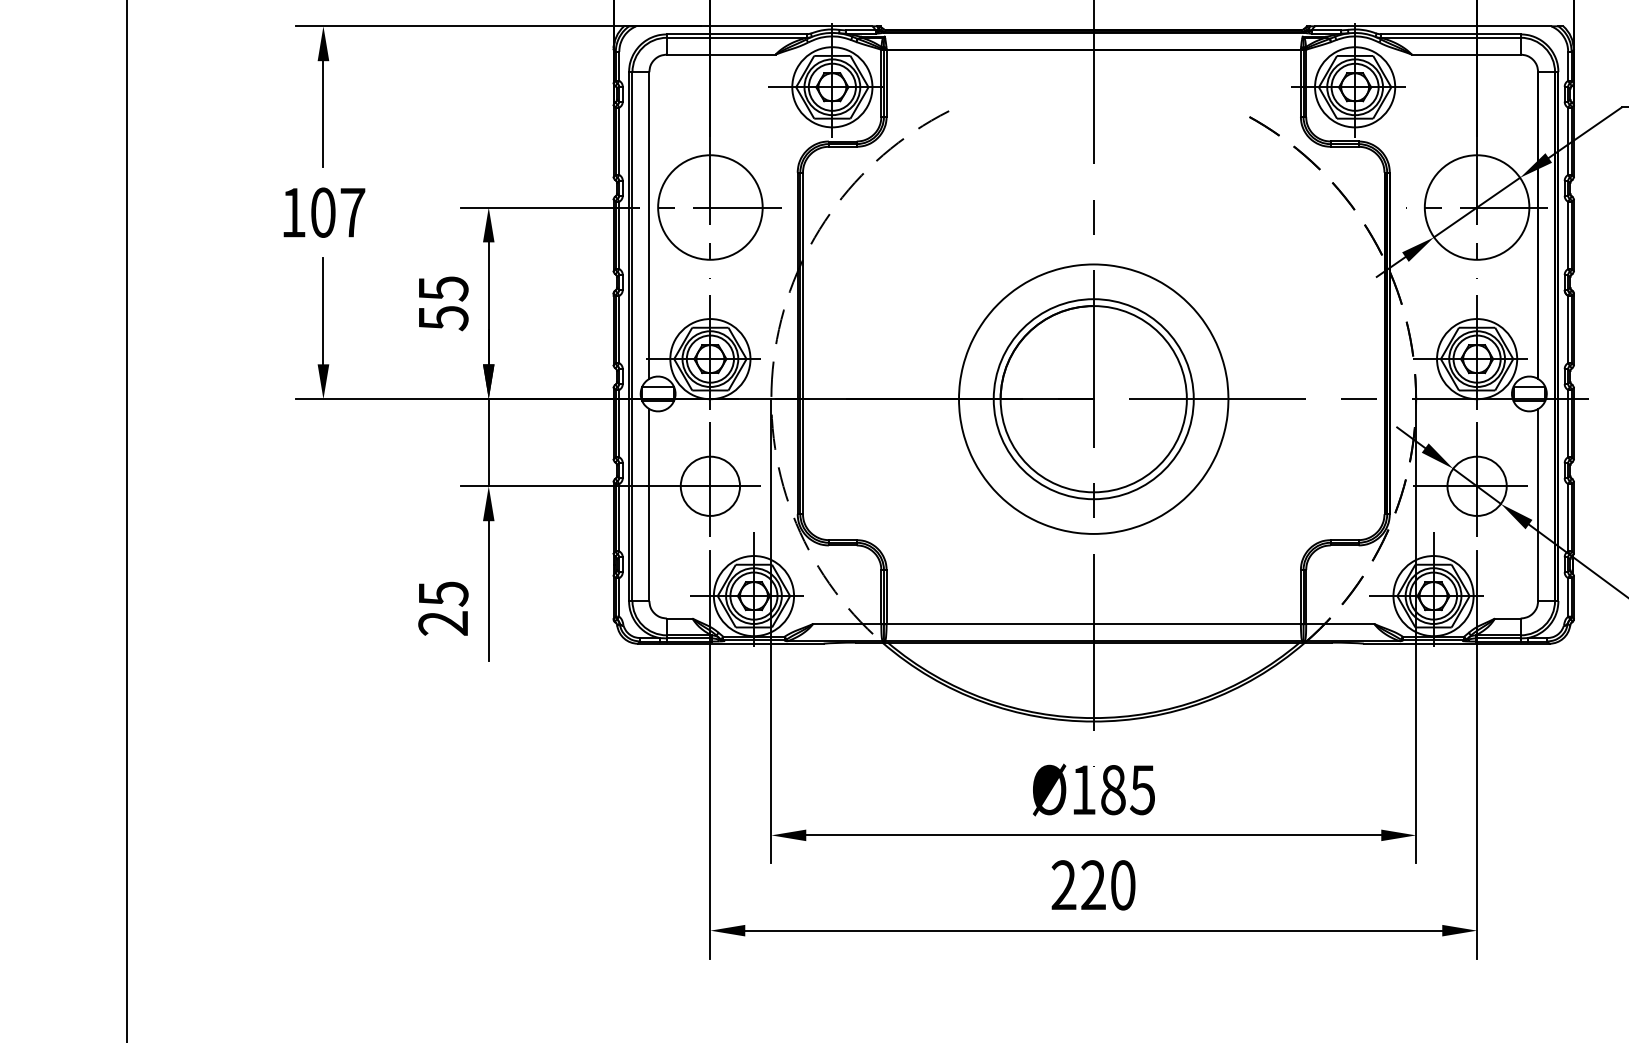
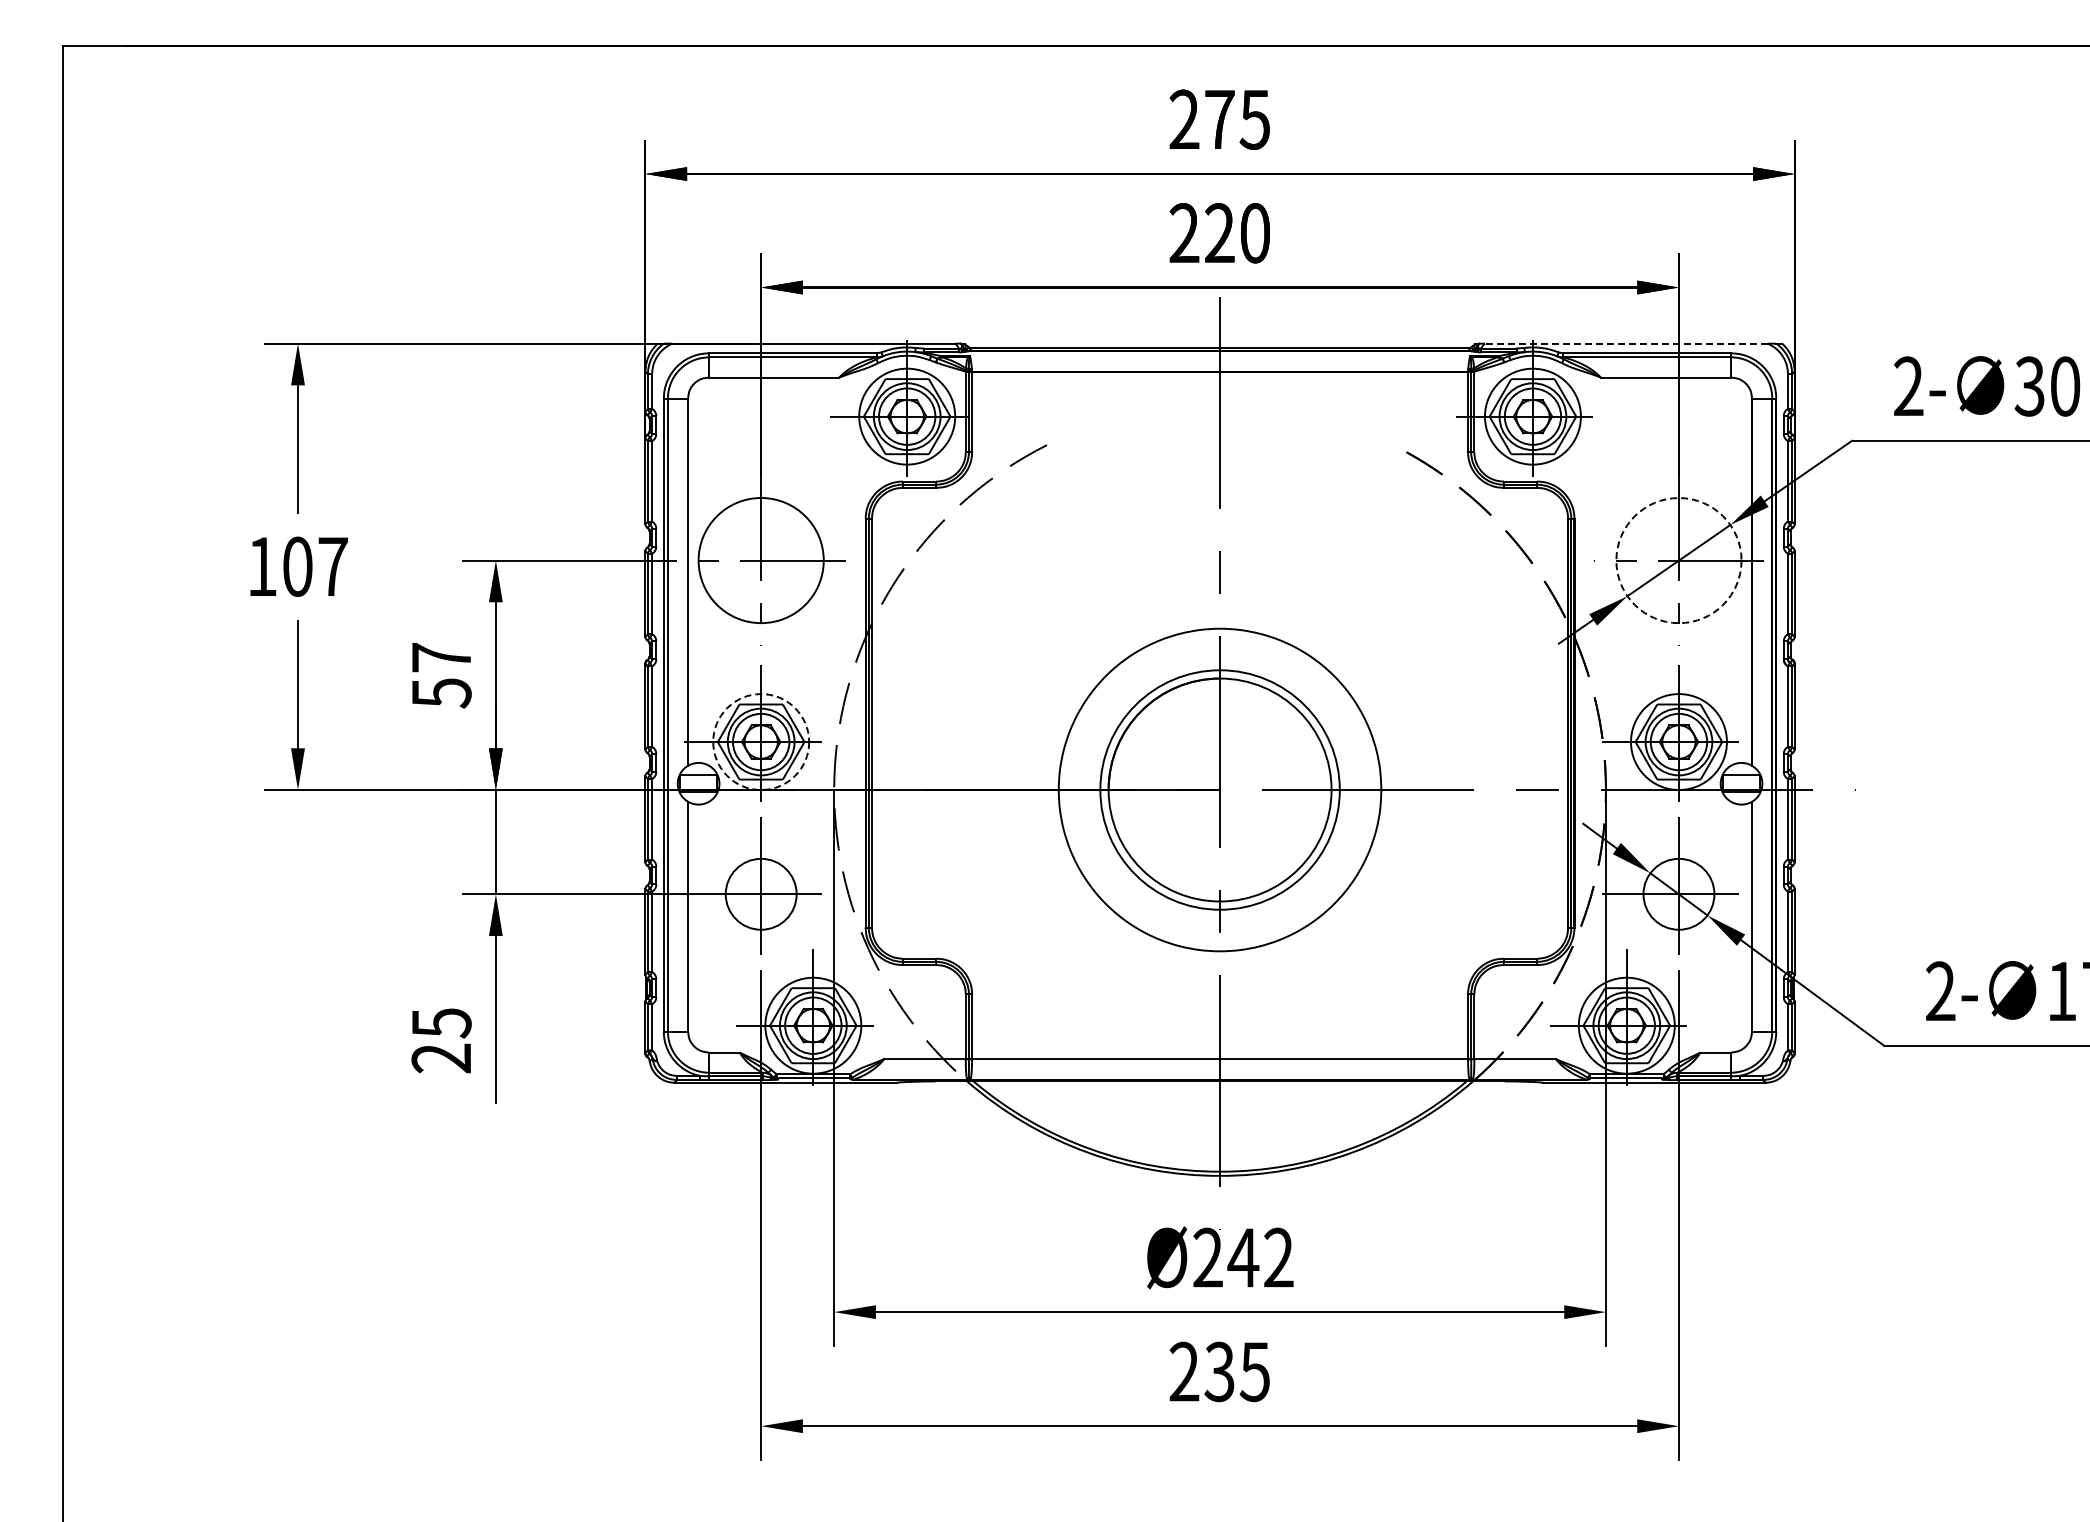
line: (1432, 26) -> (1625, 343), solid -> dashed
circle: (1476, 207) -> (1678, 560), solid -> dashed
text: (443, 289) -> (441, 658), 55 -> 57
circle: (710, 359) -> (761, 742), solid -> dashed
text: (1113, 789) -> (1243, 1257), Ø185 -> Ø242
text: (1107, 884) -> (1236, 1371), 220 -> 235

